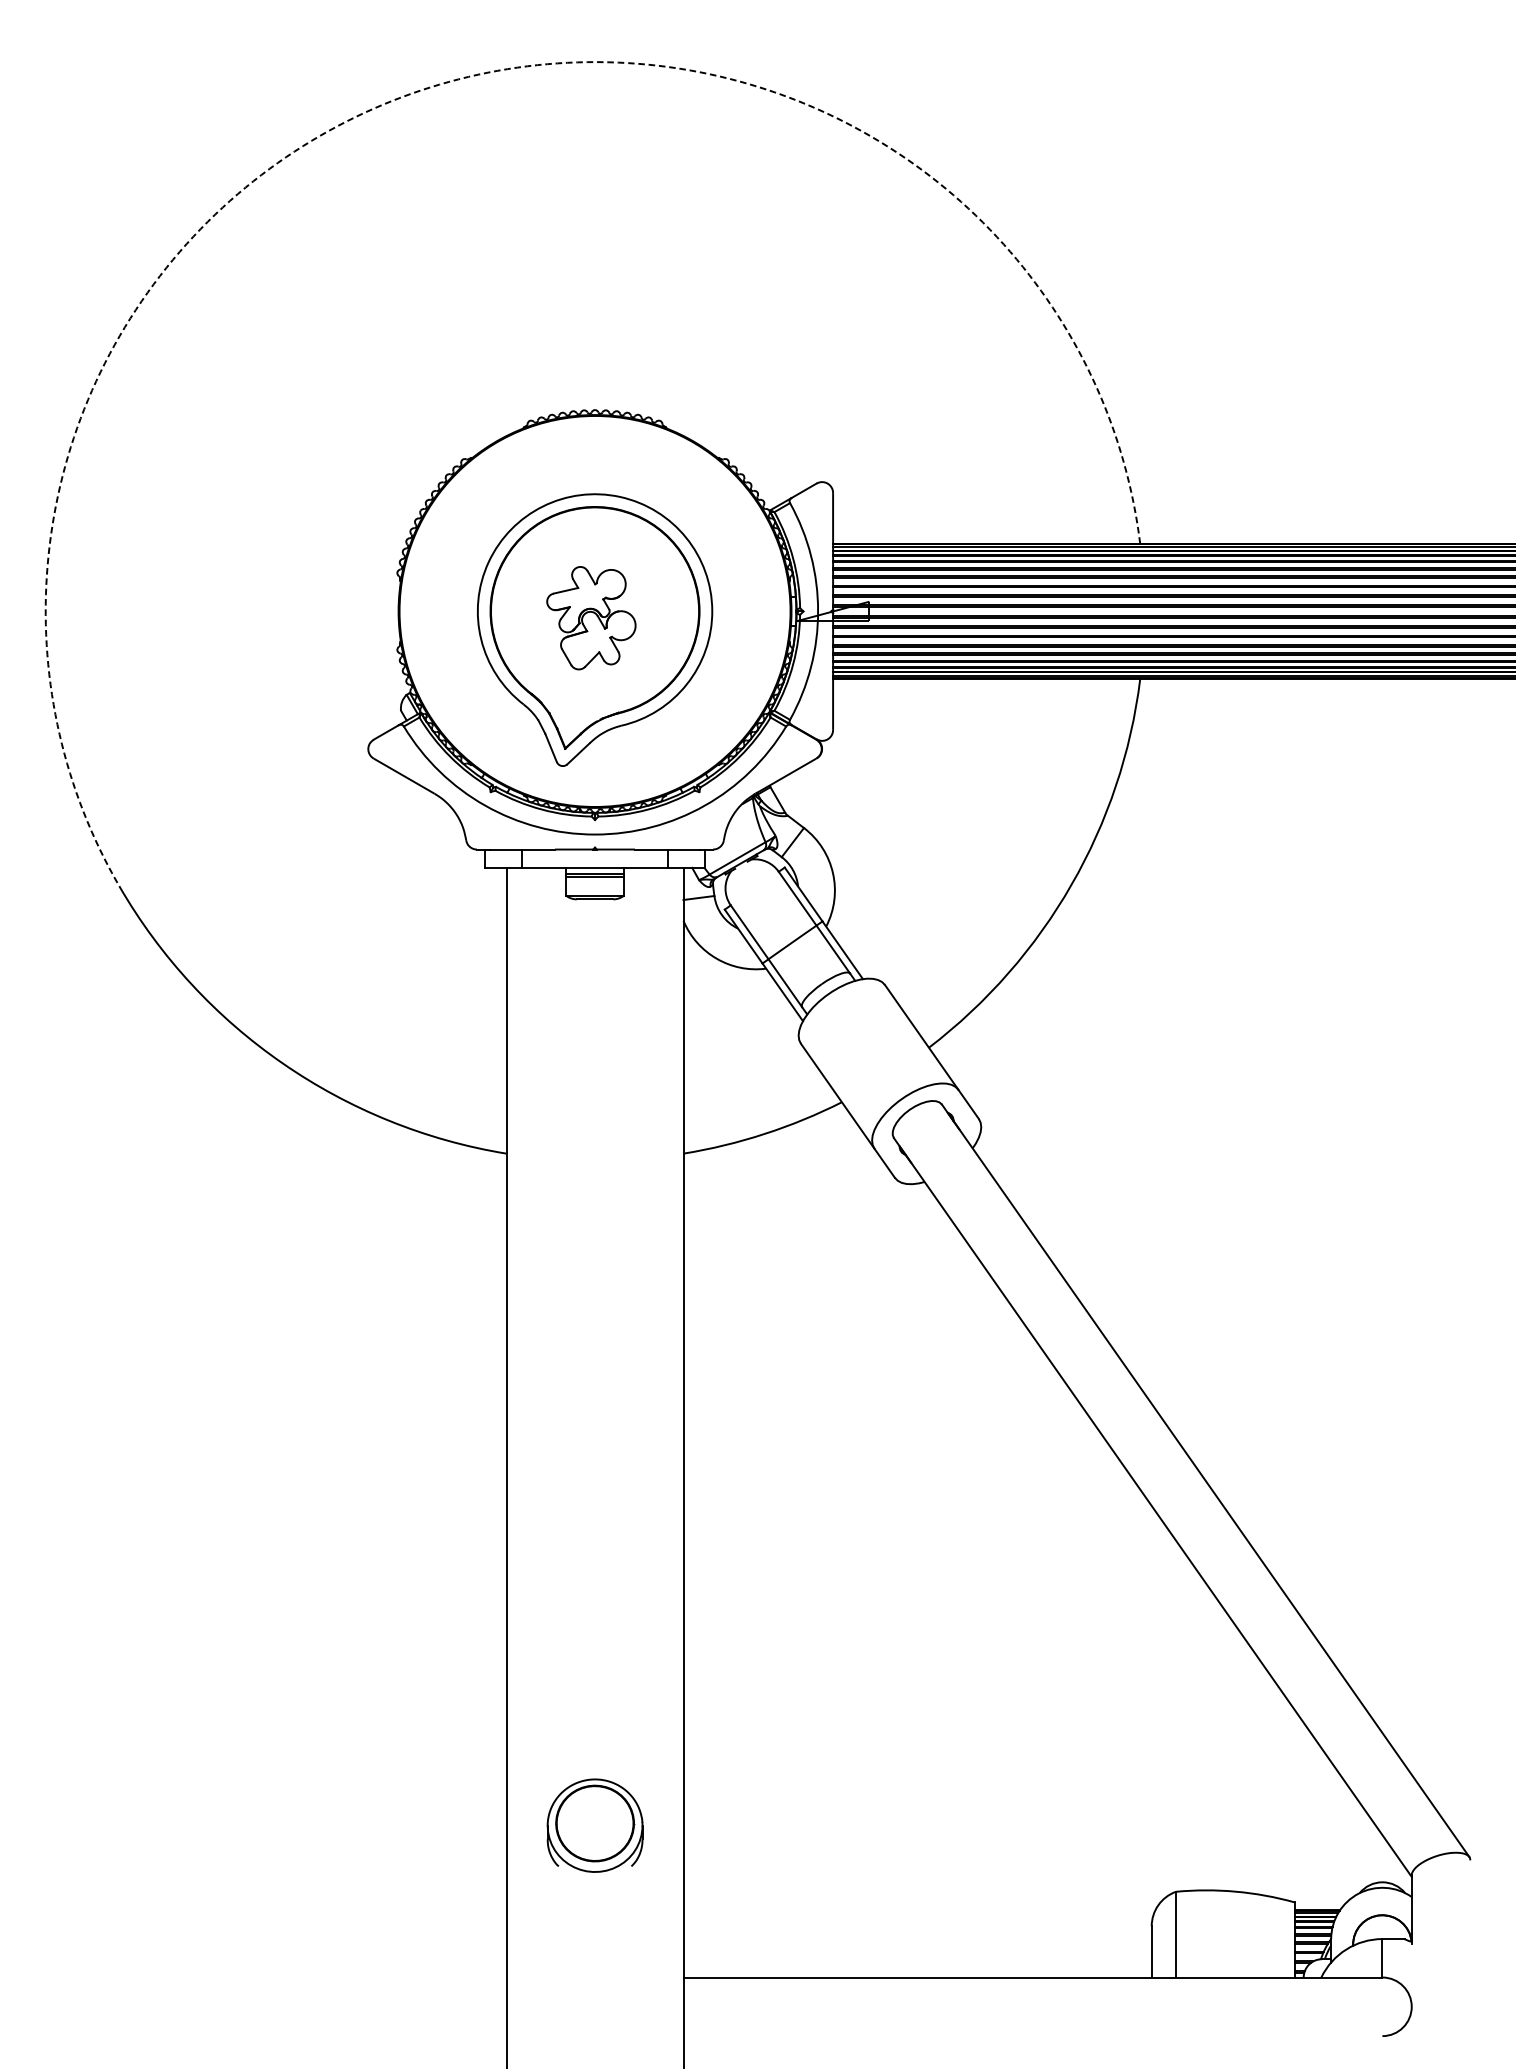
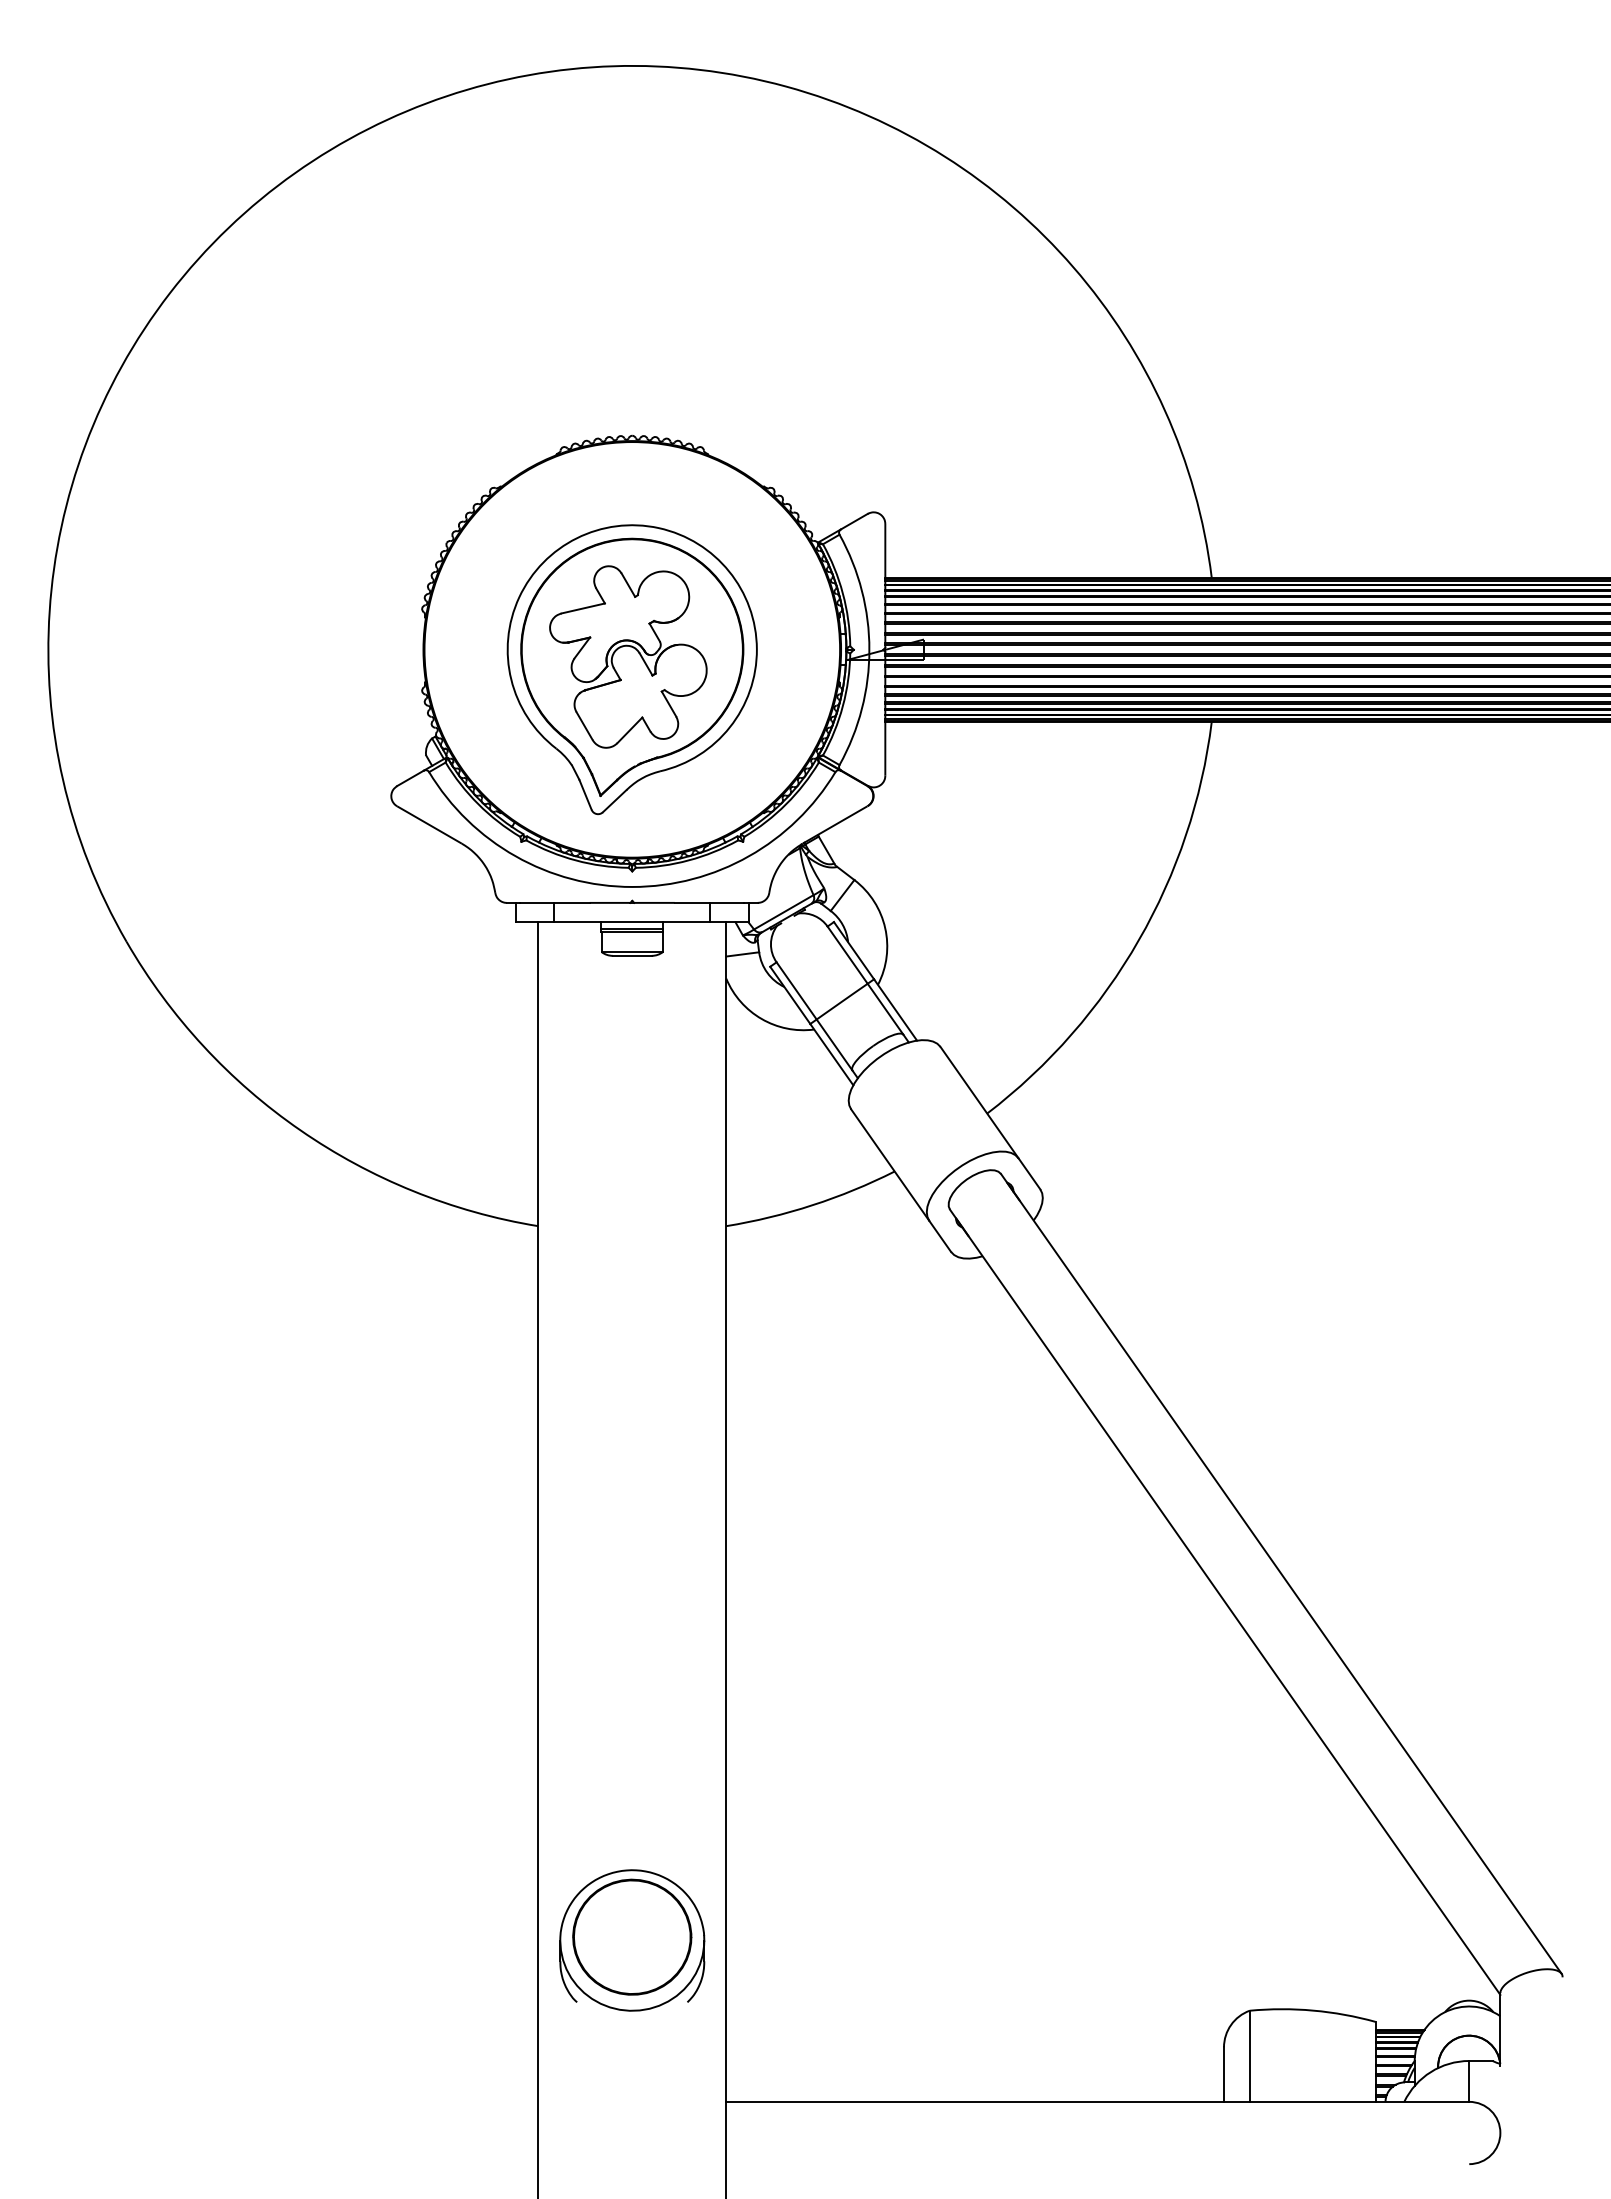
arc: (420, 90) -> (446, 96), dashed -> solid
part: (591, 617) -> (628, 656), size x1.67
part: (595, 1825) -> (632, 1940), size x1.43

